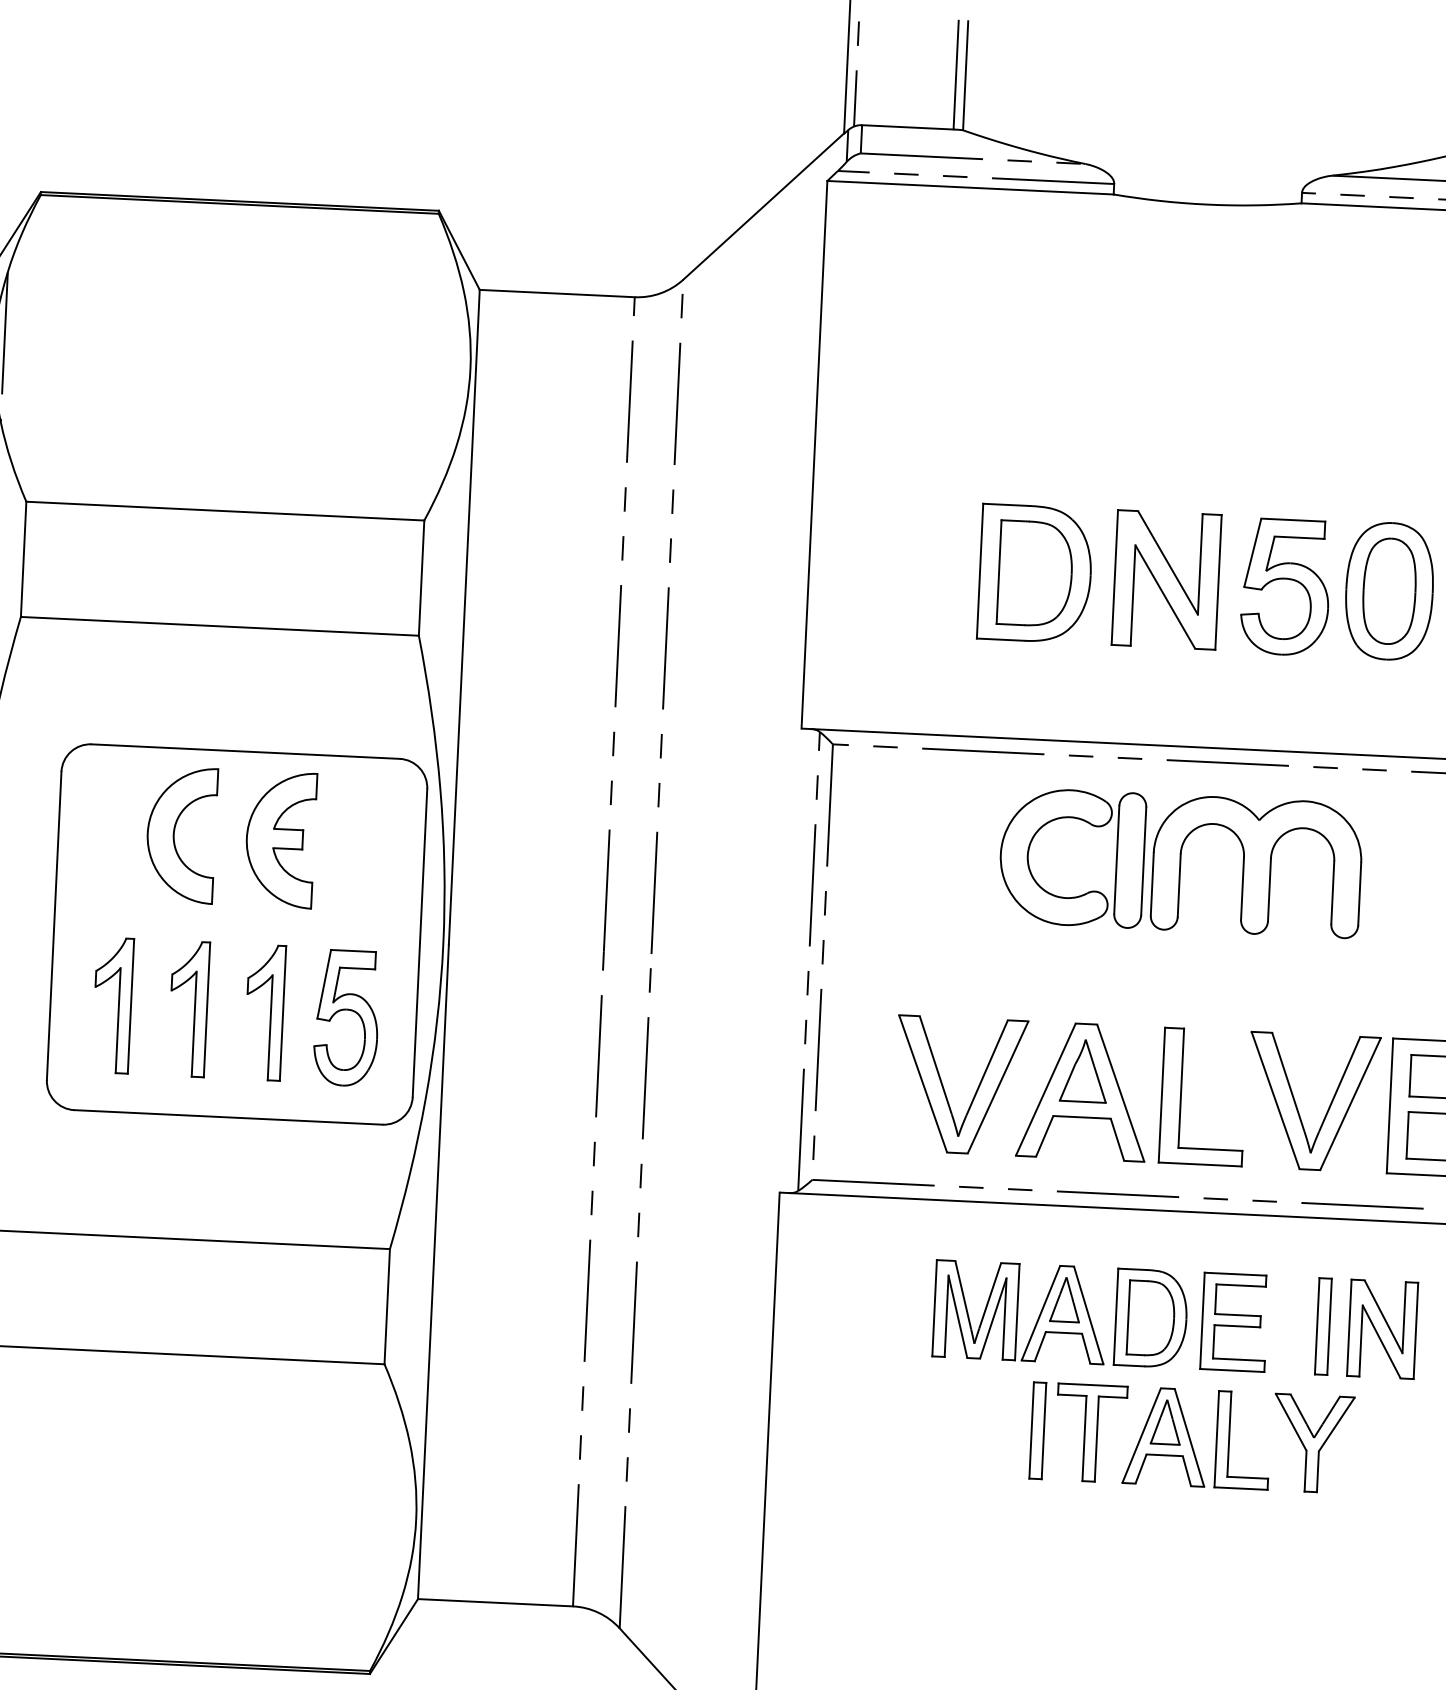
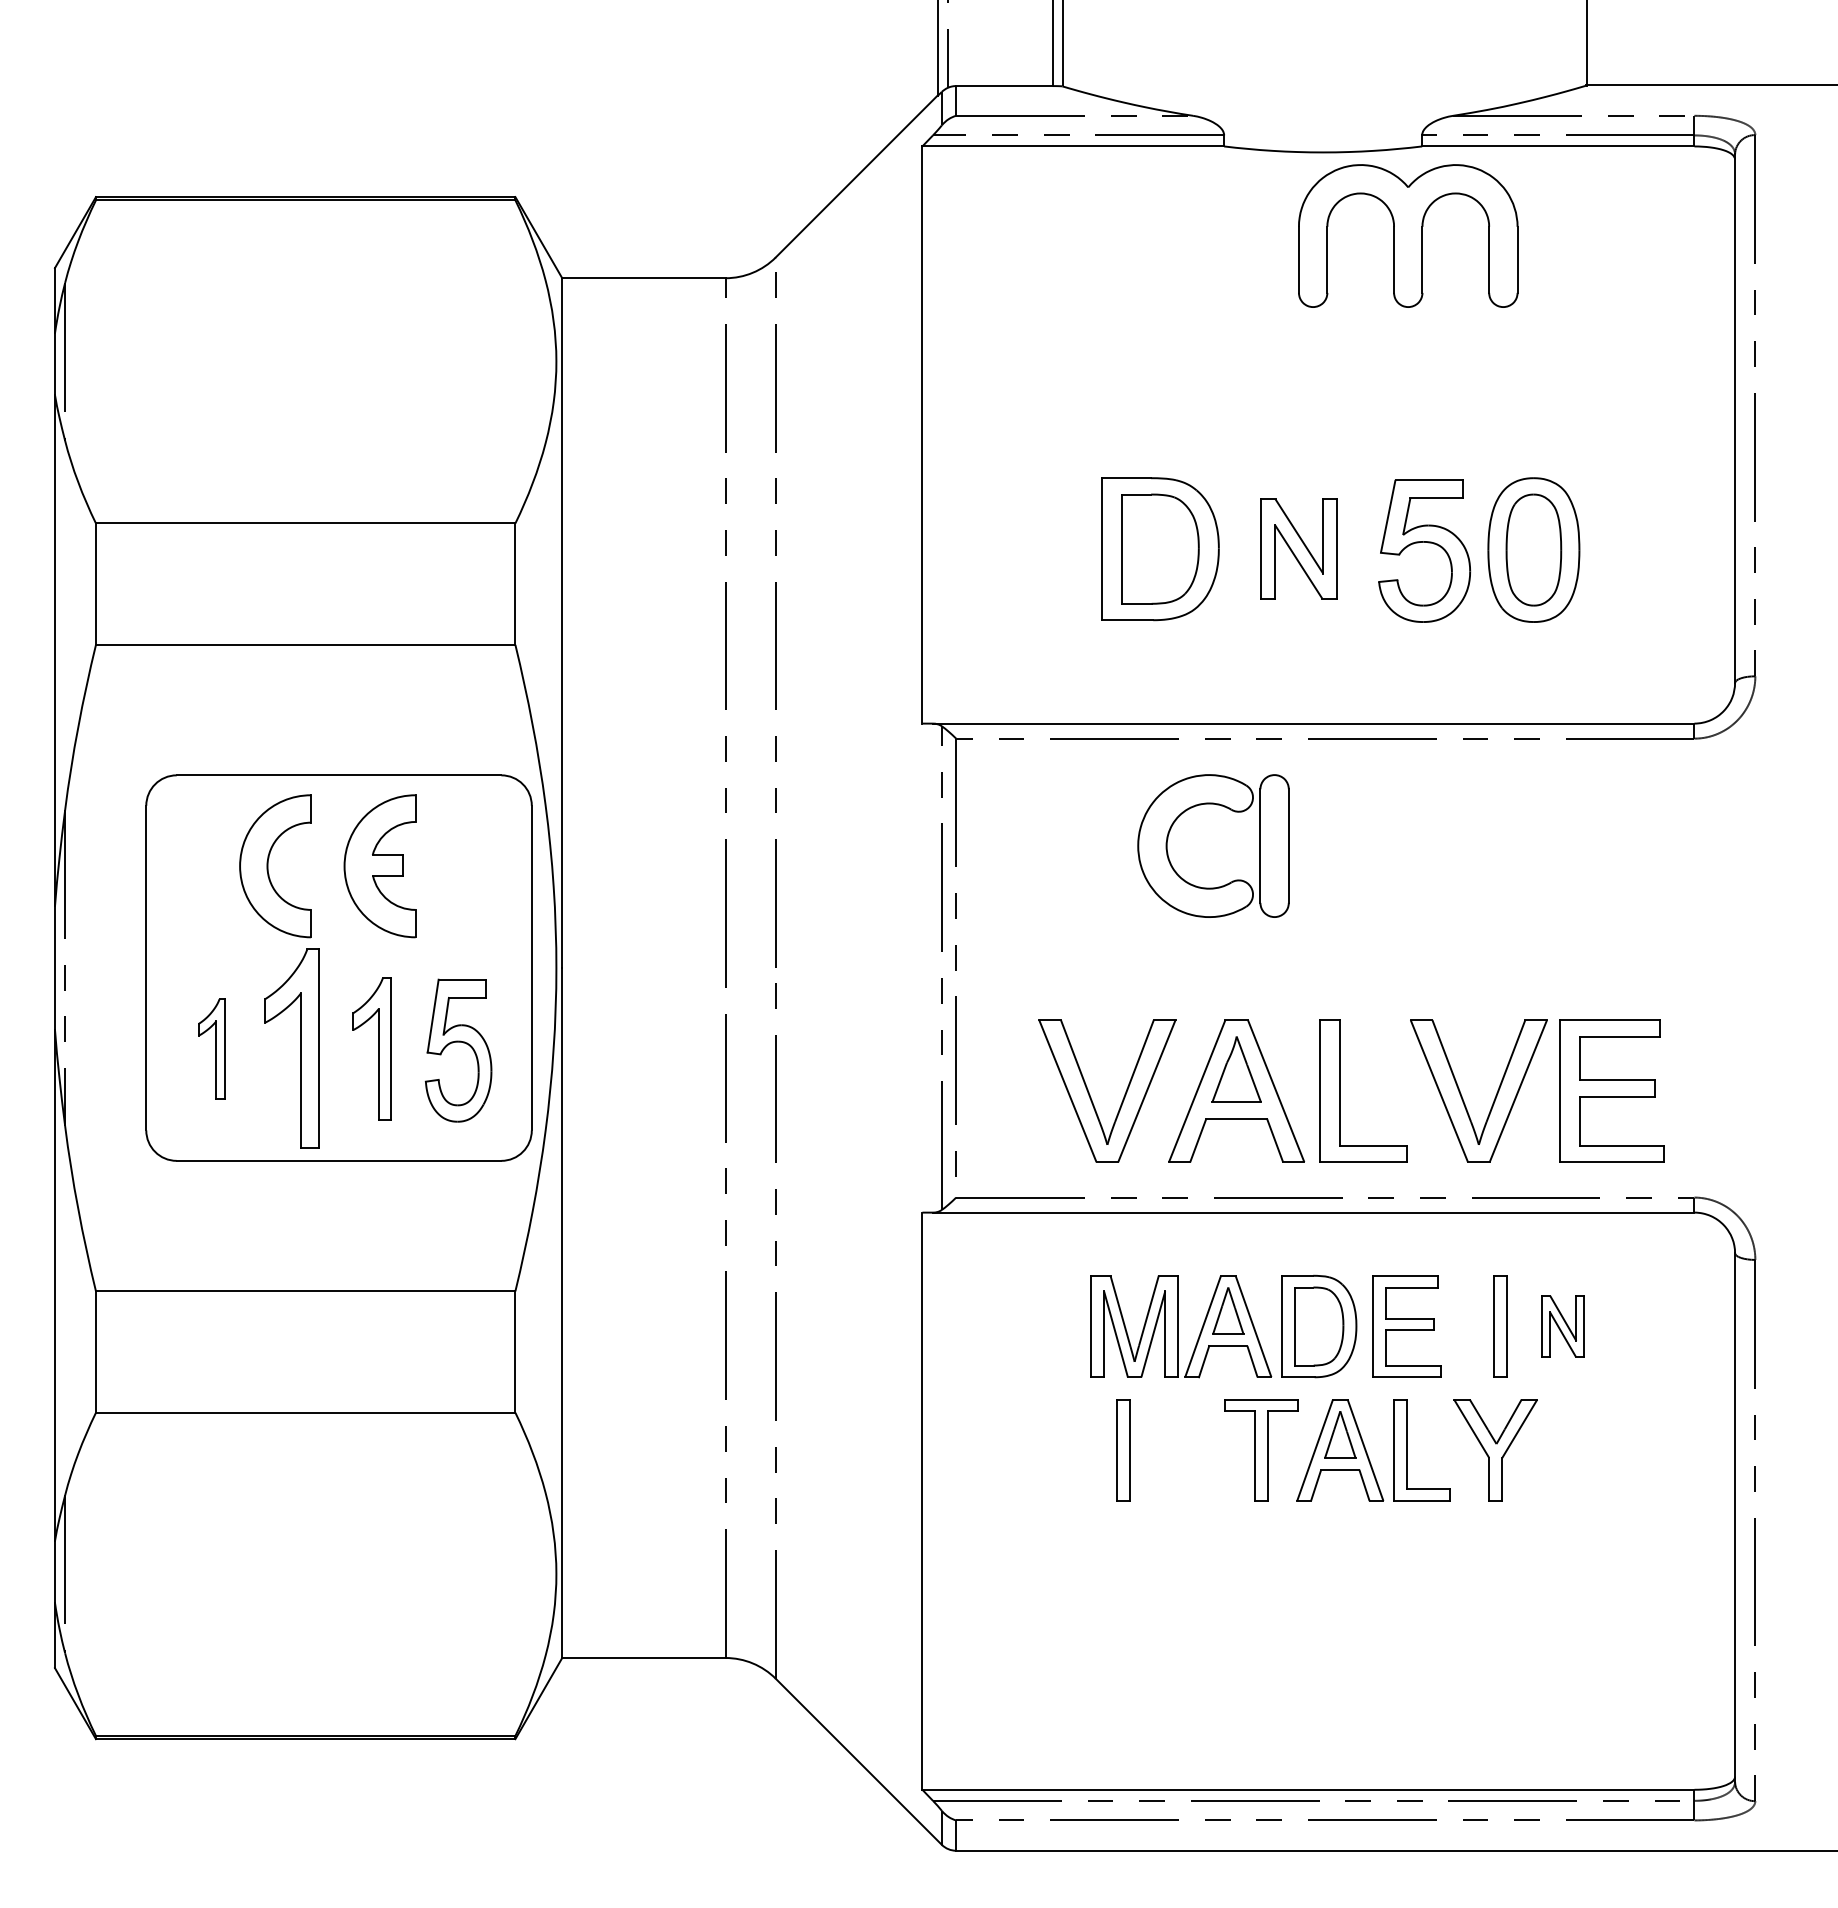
part: (1166, 579) -> (1298, 548), size x0.7
part: (1257, 866) -> (1408, 235), moved
part: (112, 1005) -> (211, 1048), size x0.7
part: (188, 1008) -> (291, 1048), size x1.4
part: (1381, 1329) -> (1562, 1326), size x0.6
part: (1037, 1430) -> (1123, 1450), moved

